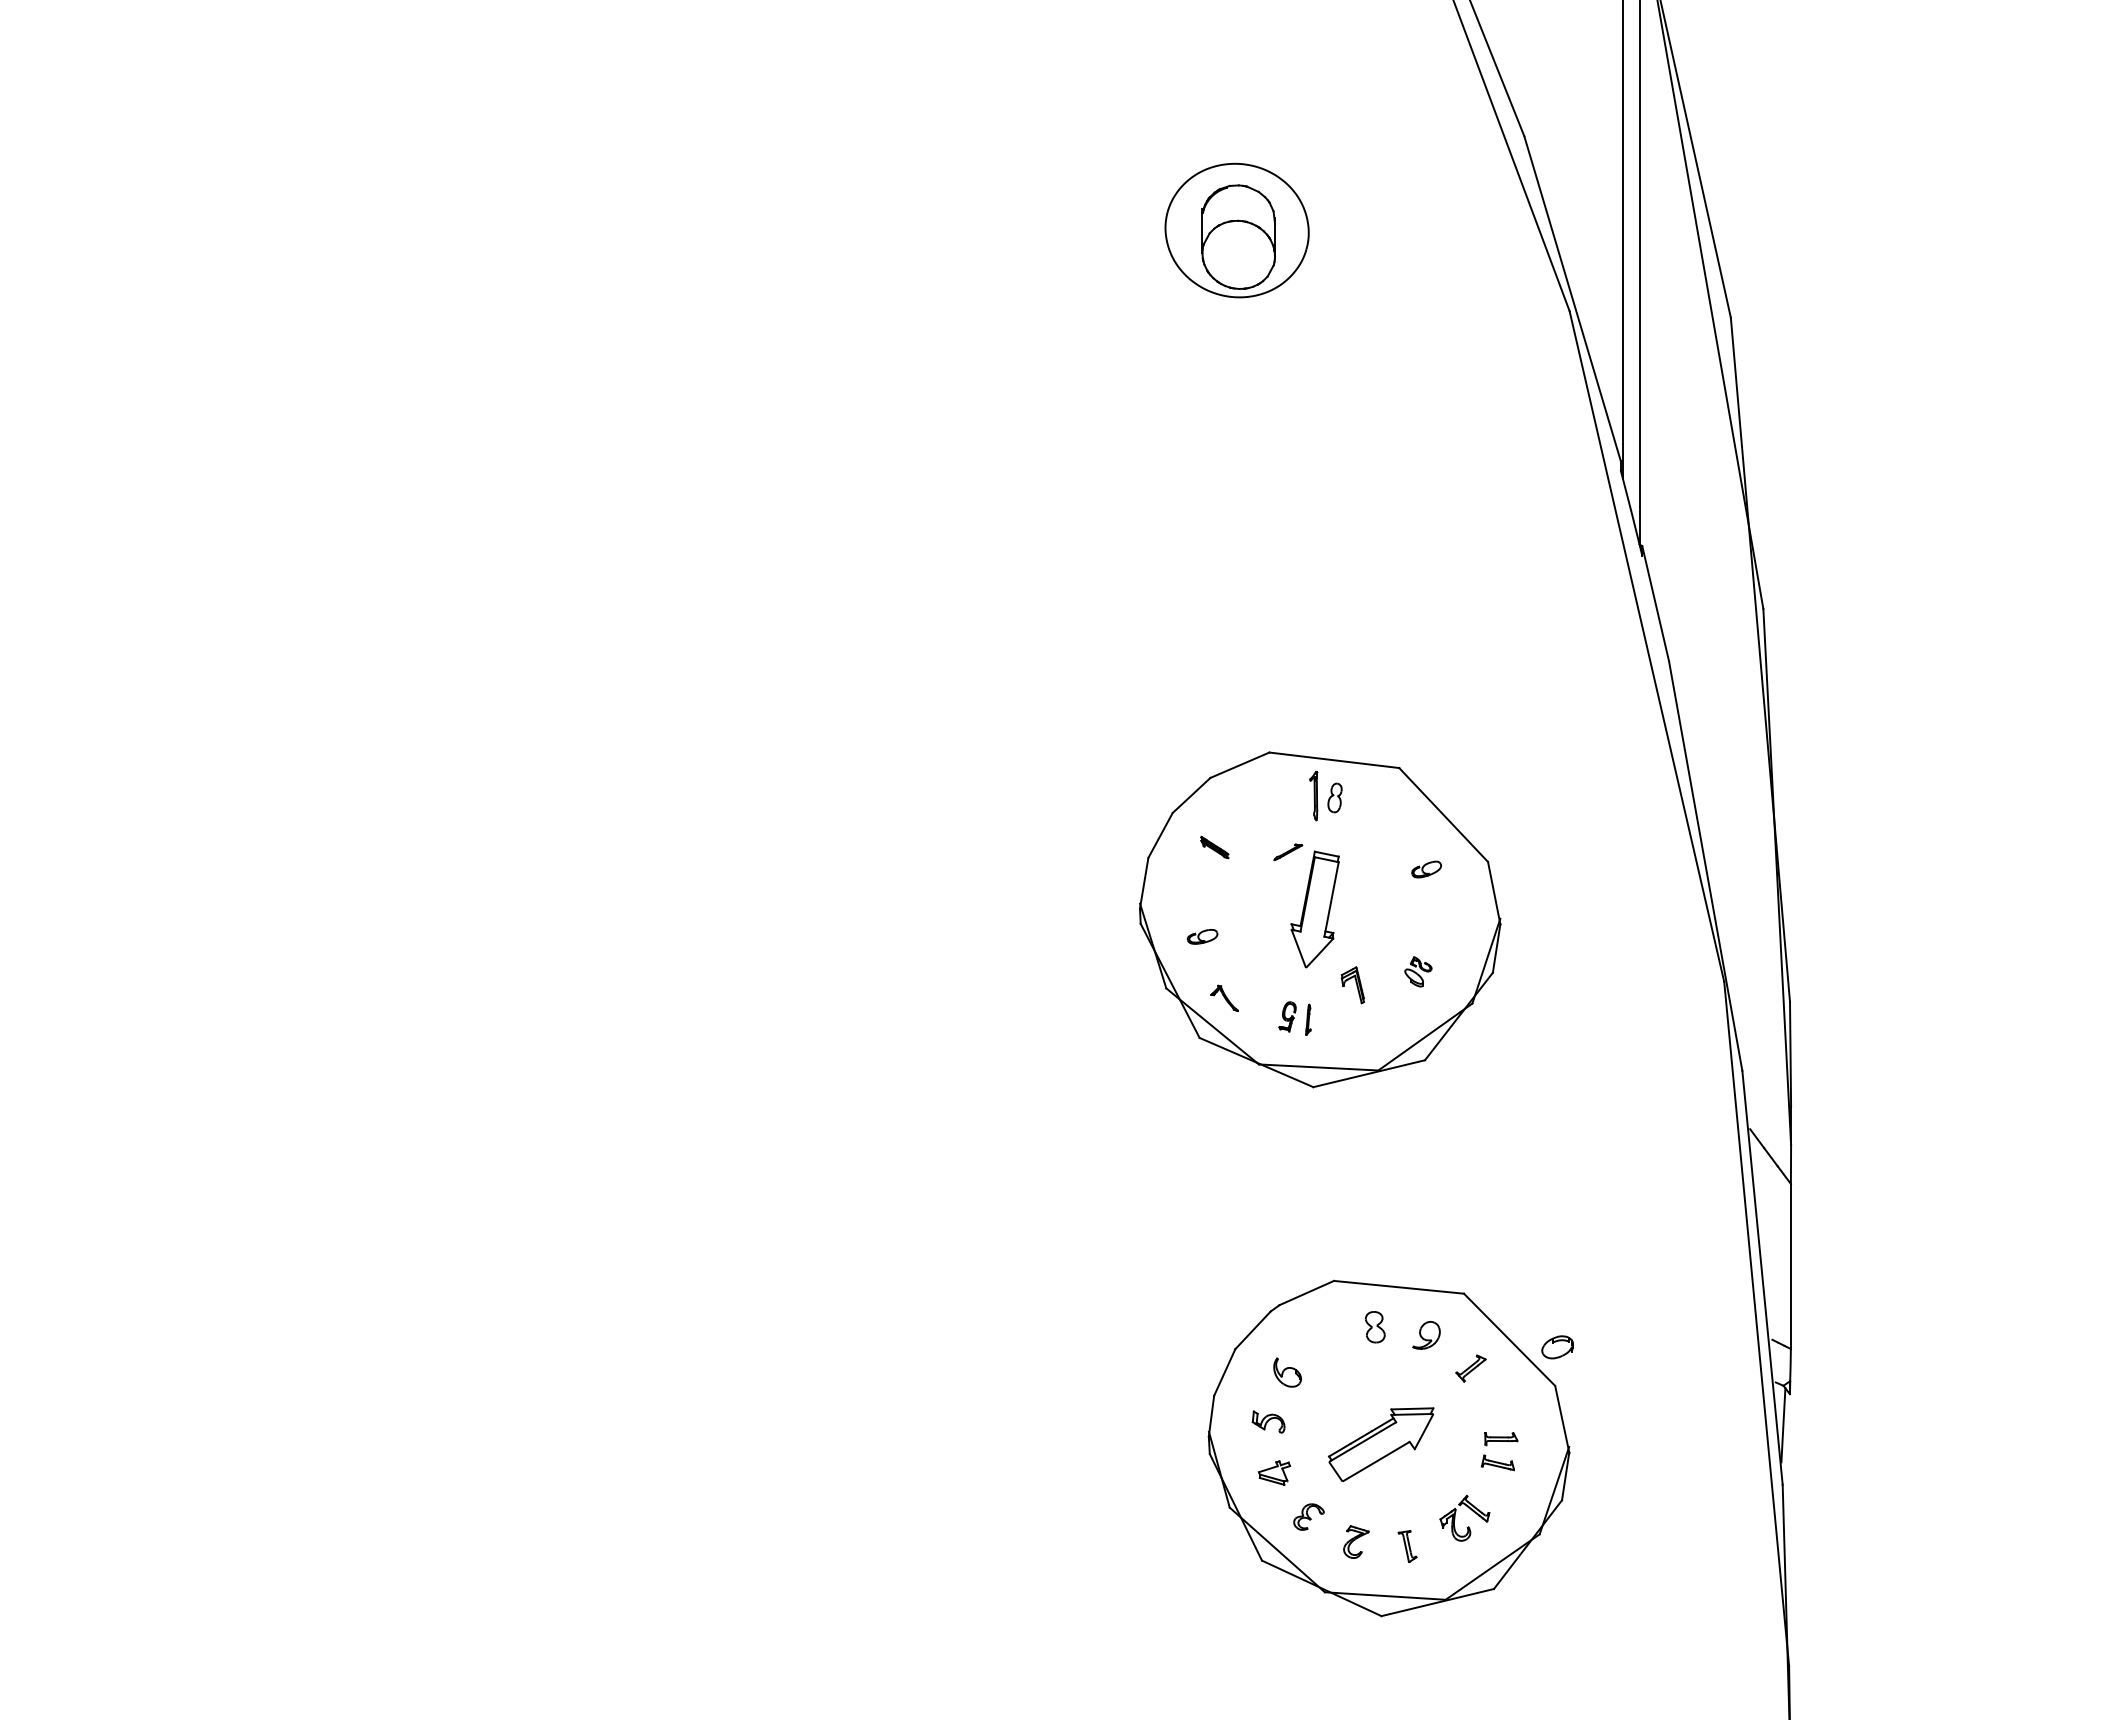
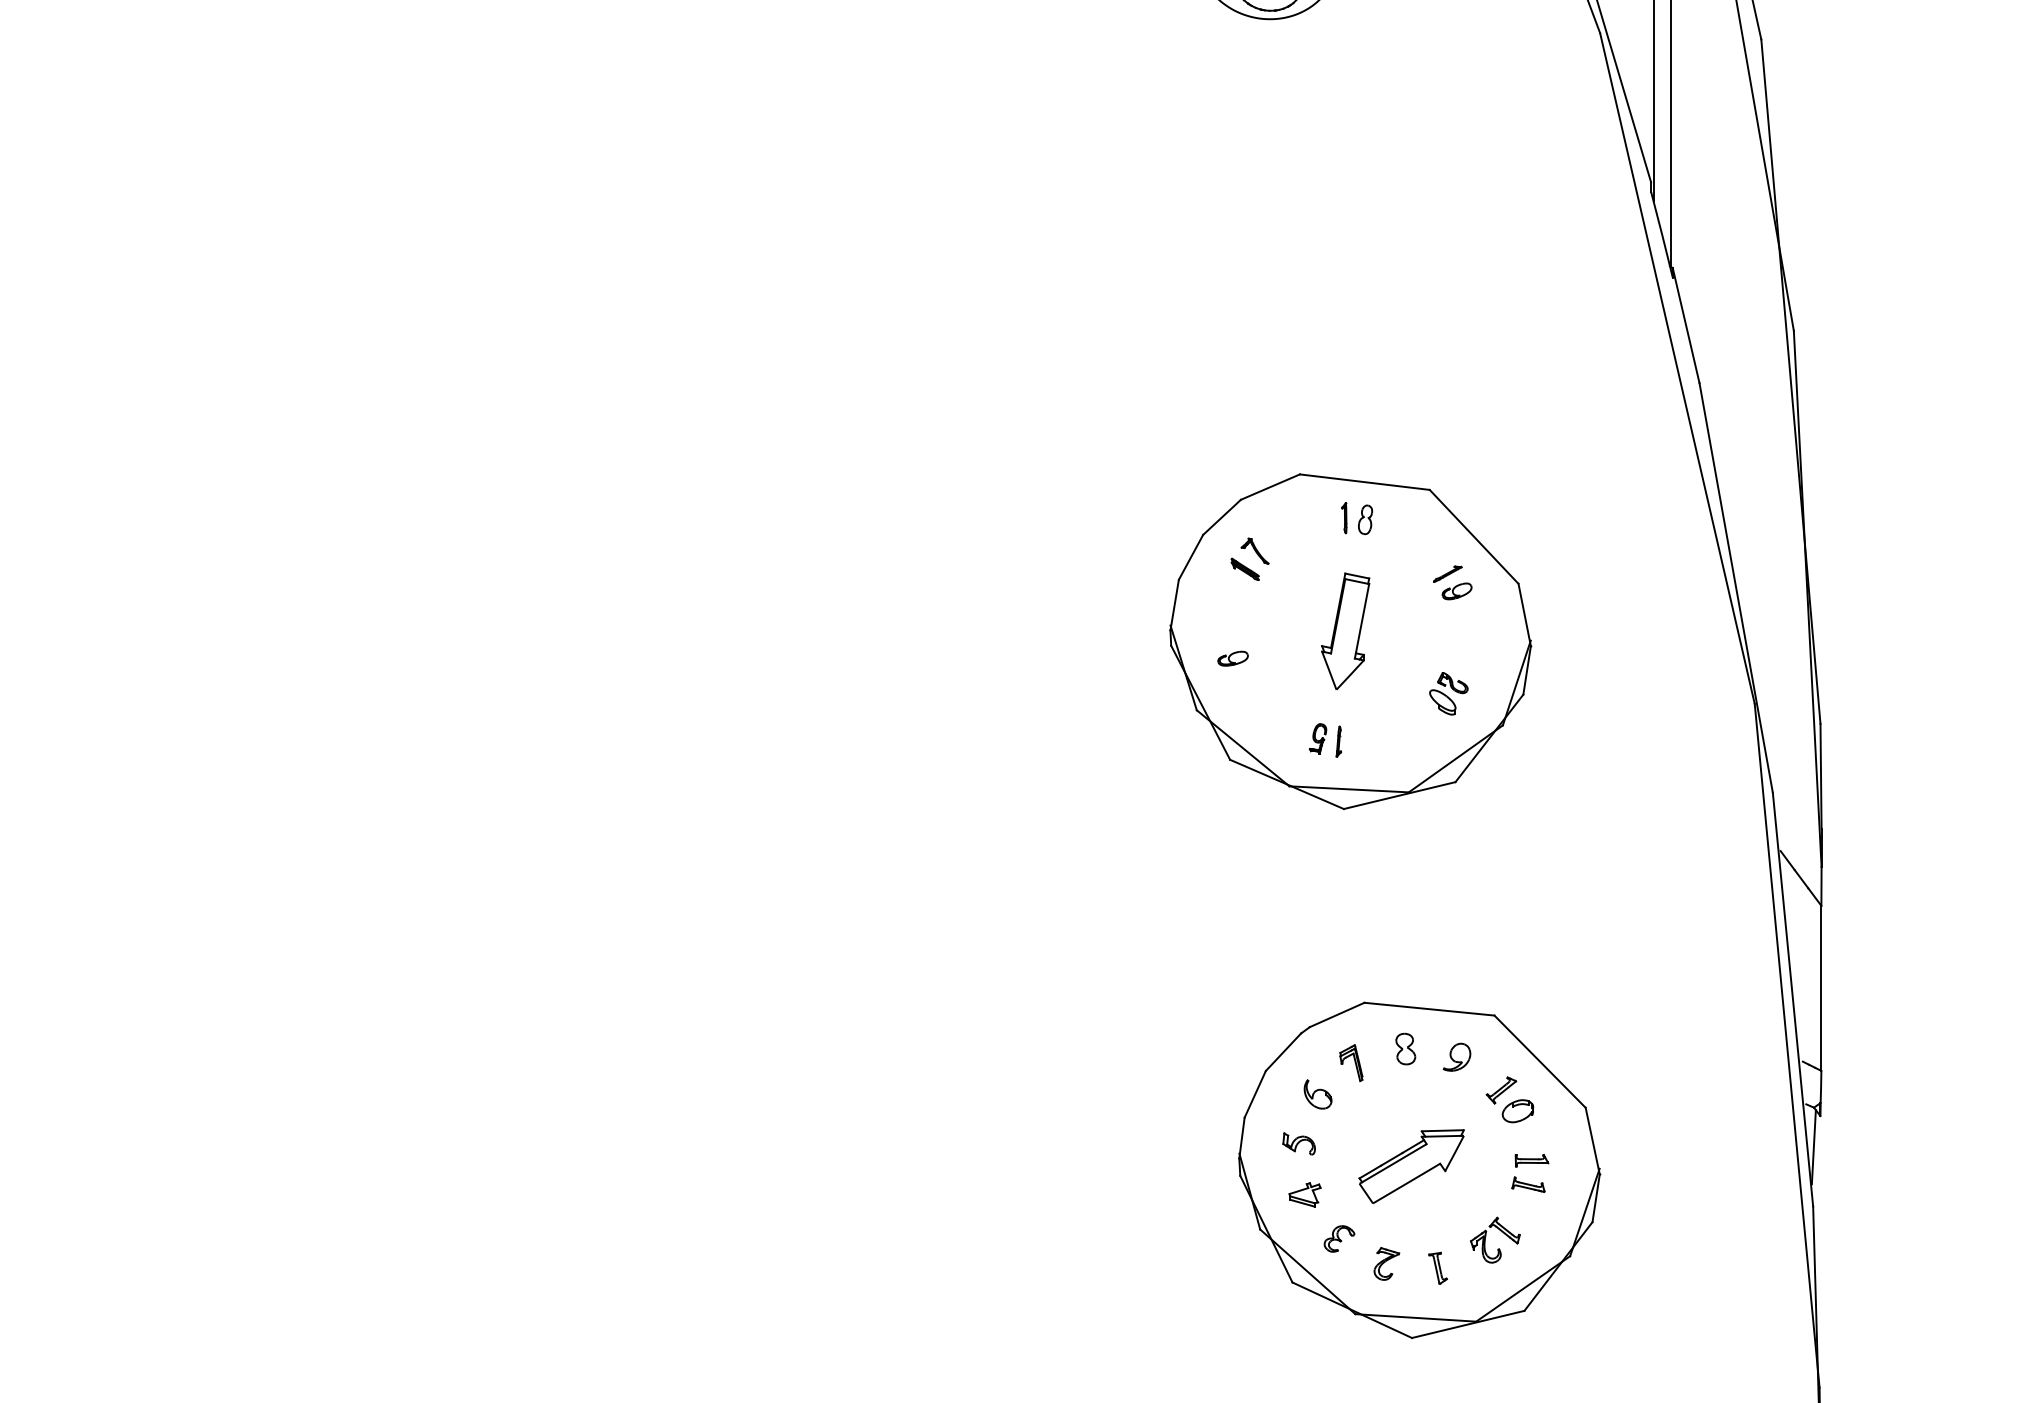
part: (1313, 796) -> (1343, 518), size x0.62
part: (1288, 852) -> (1447, 574), moved
part: (1418, 971) -> (1448, 693), size x1.43
part: (1352, 985) -> (1350, 1063), moved
part: (1224, 997) -> (1254, 550), moved
part: (1557, 1347) -> (1517, 1111), moved

